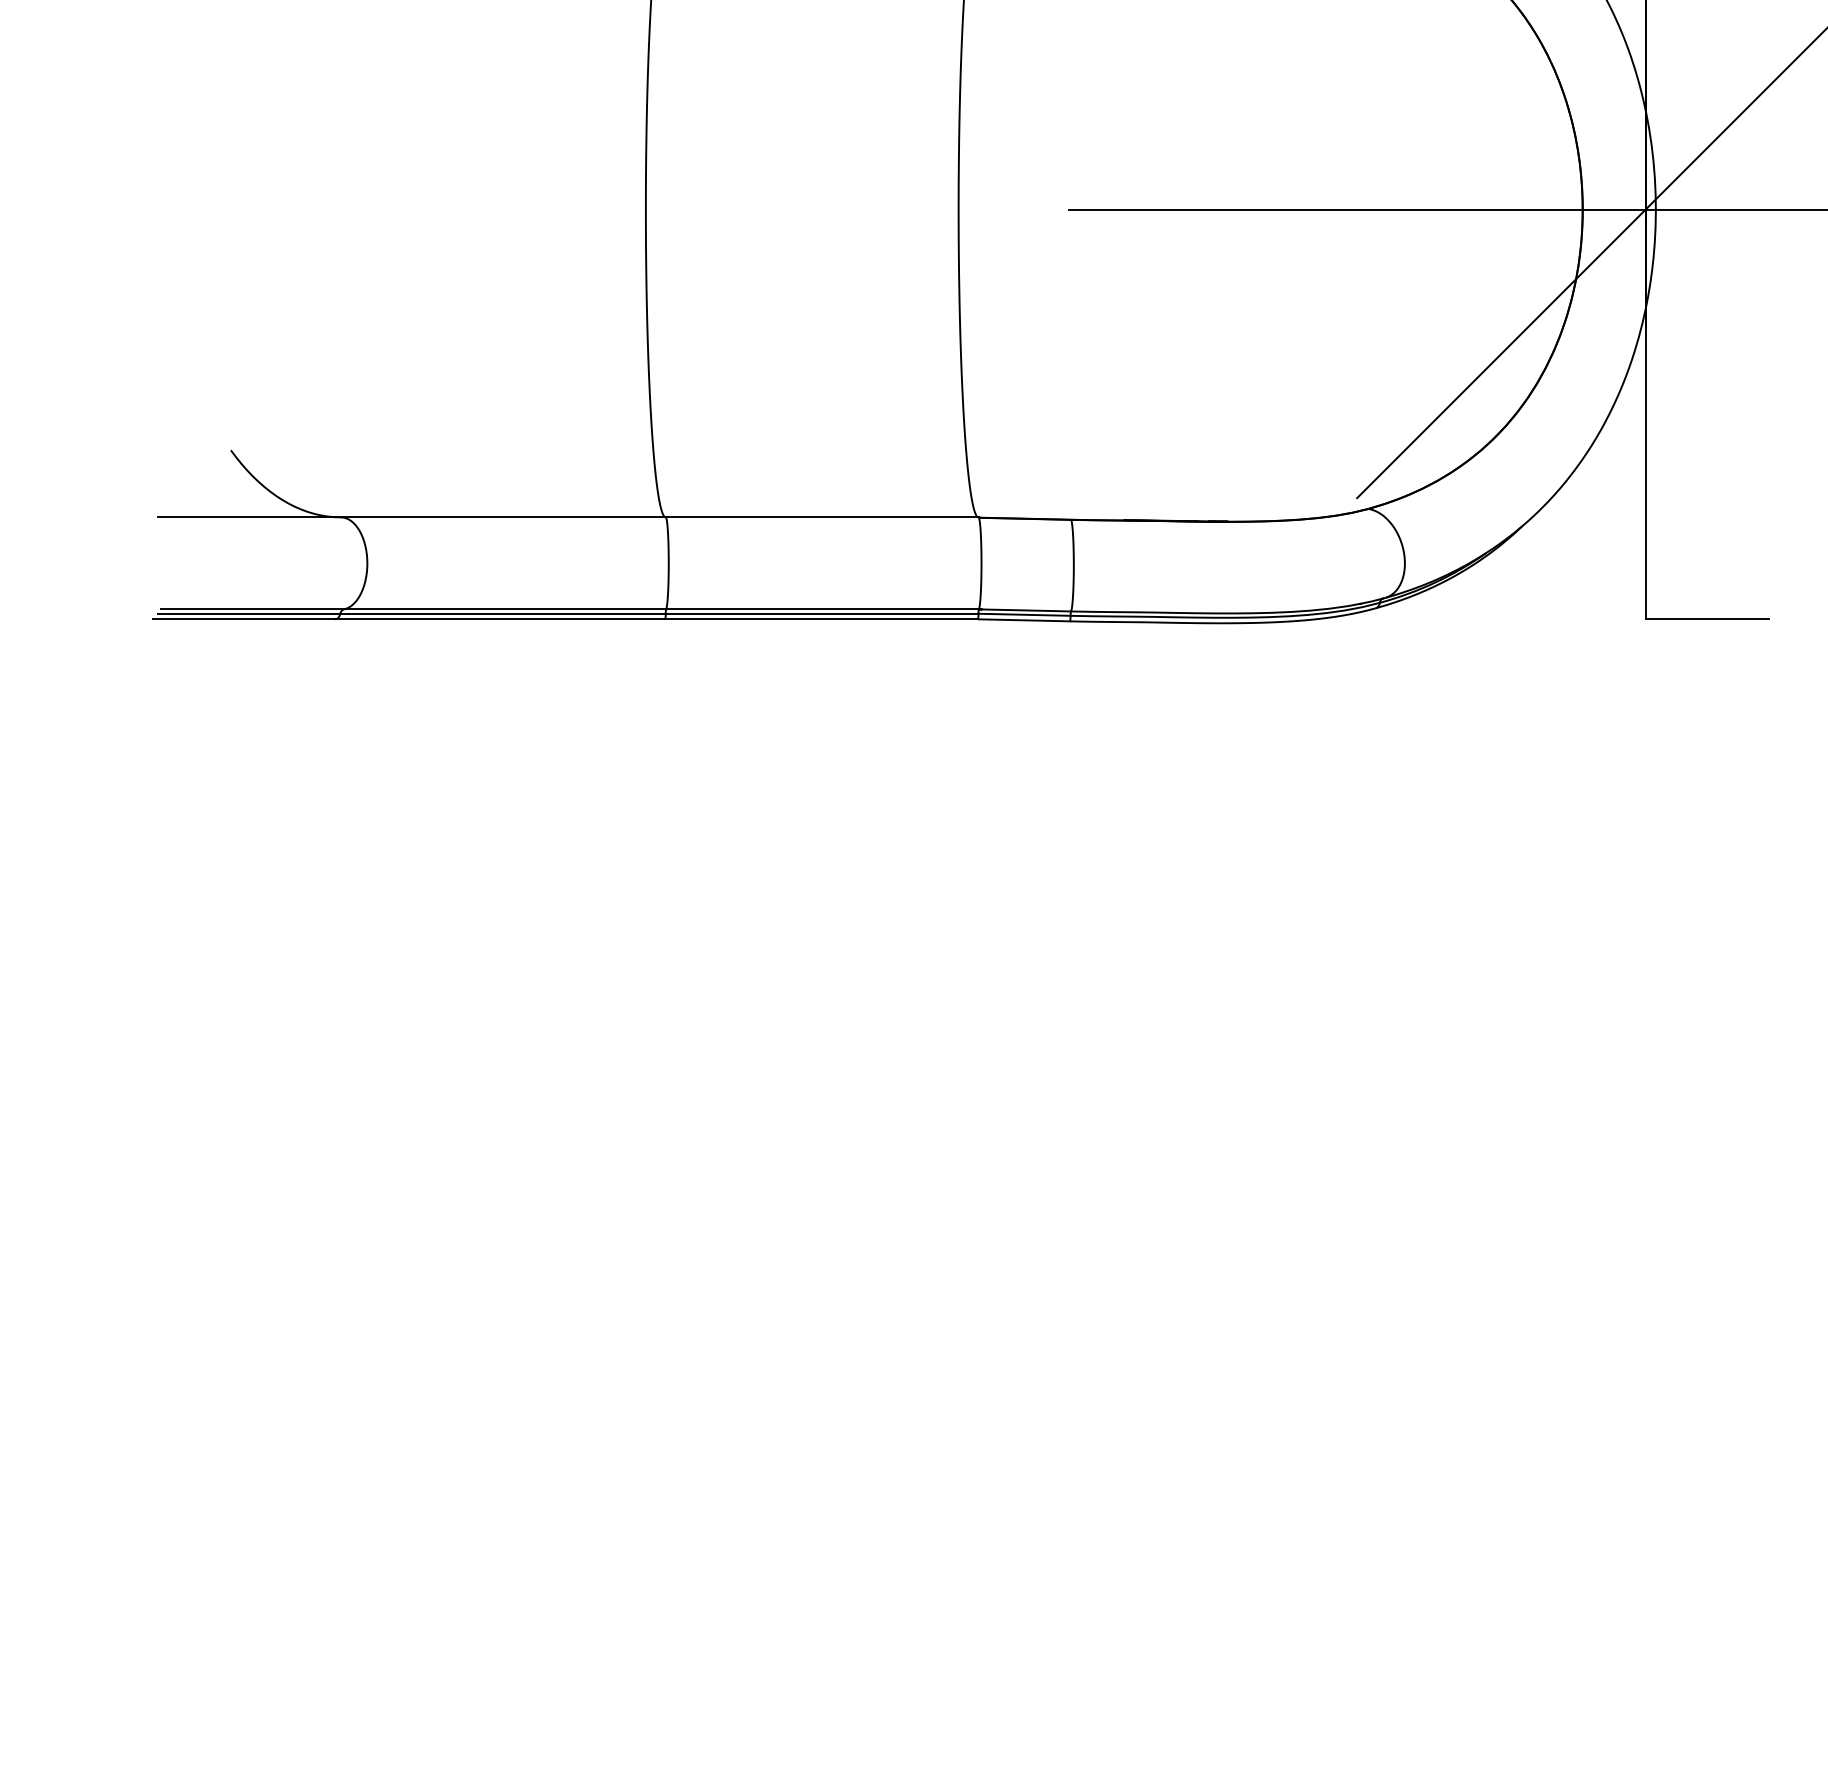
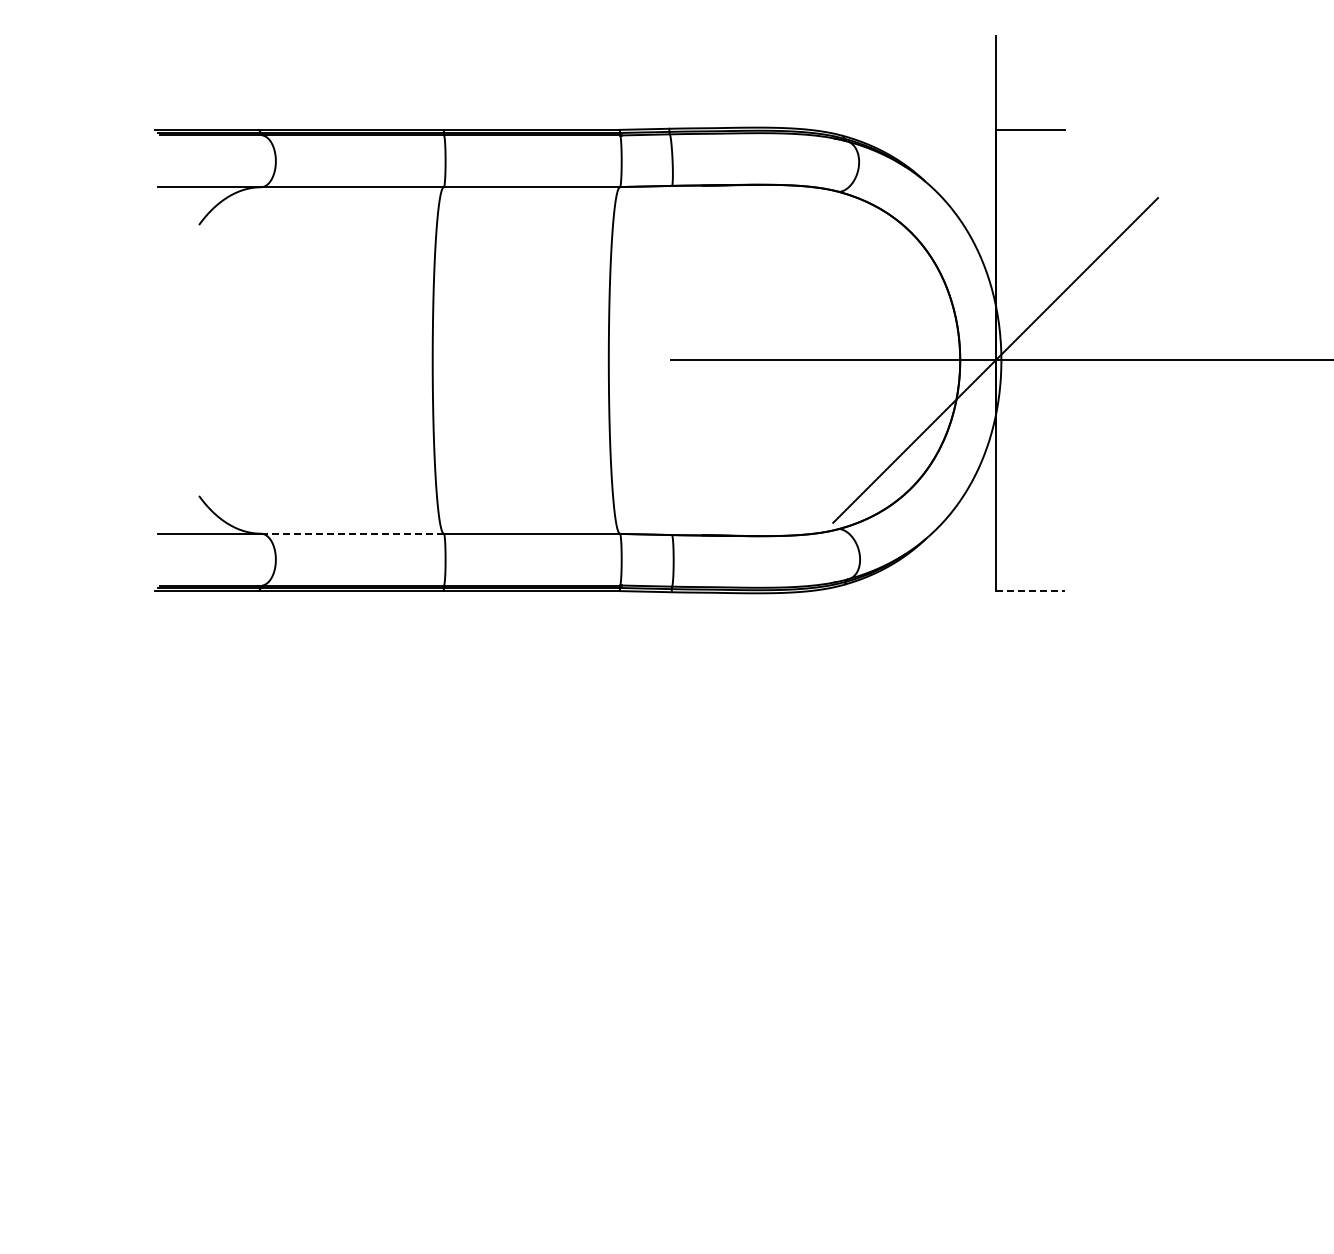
line: (503, 517) -> (352, 533), solid -> dashed
line: (1707, 620) -> (1030, 591), solid -> dashed

